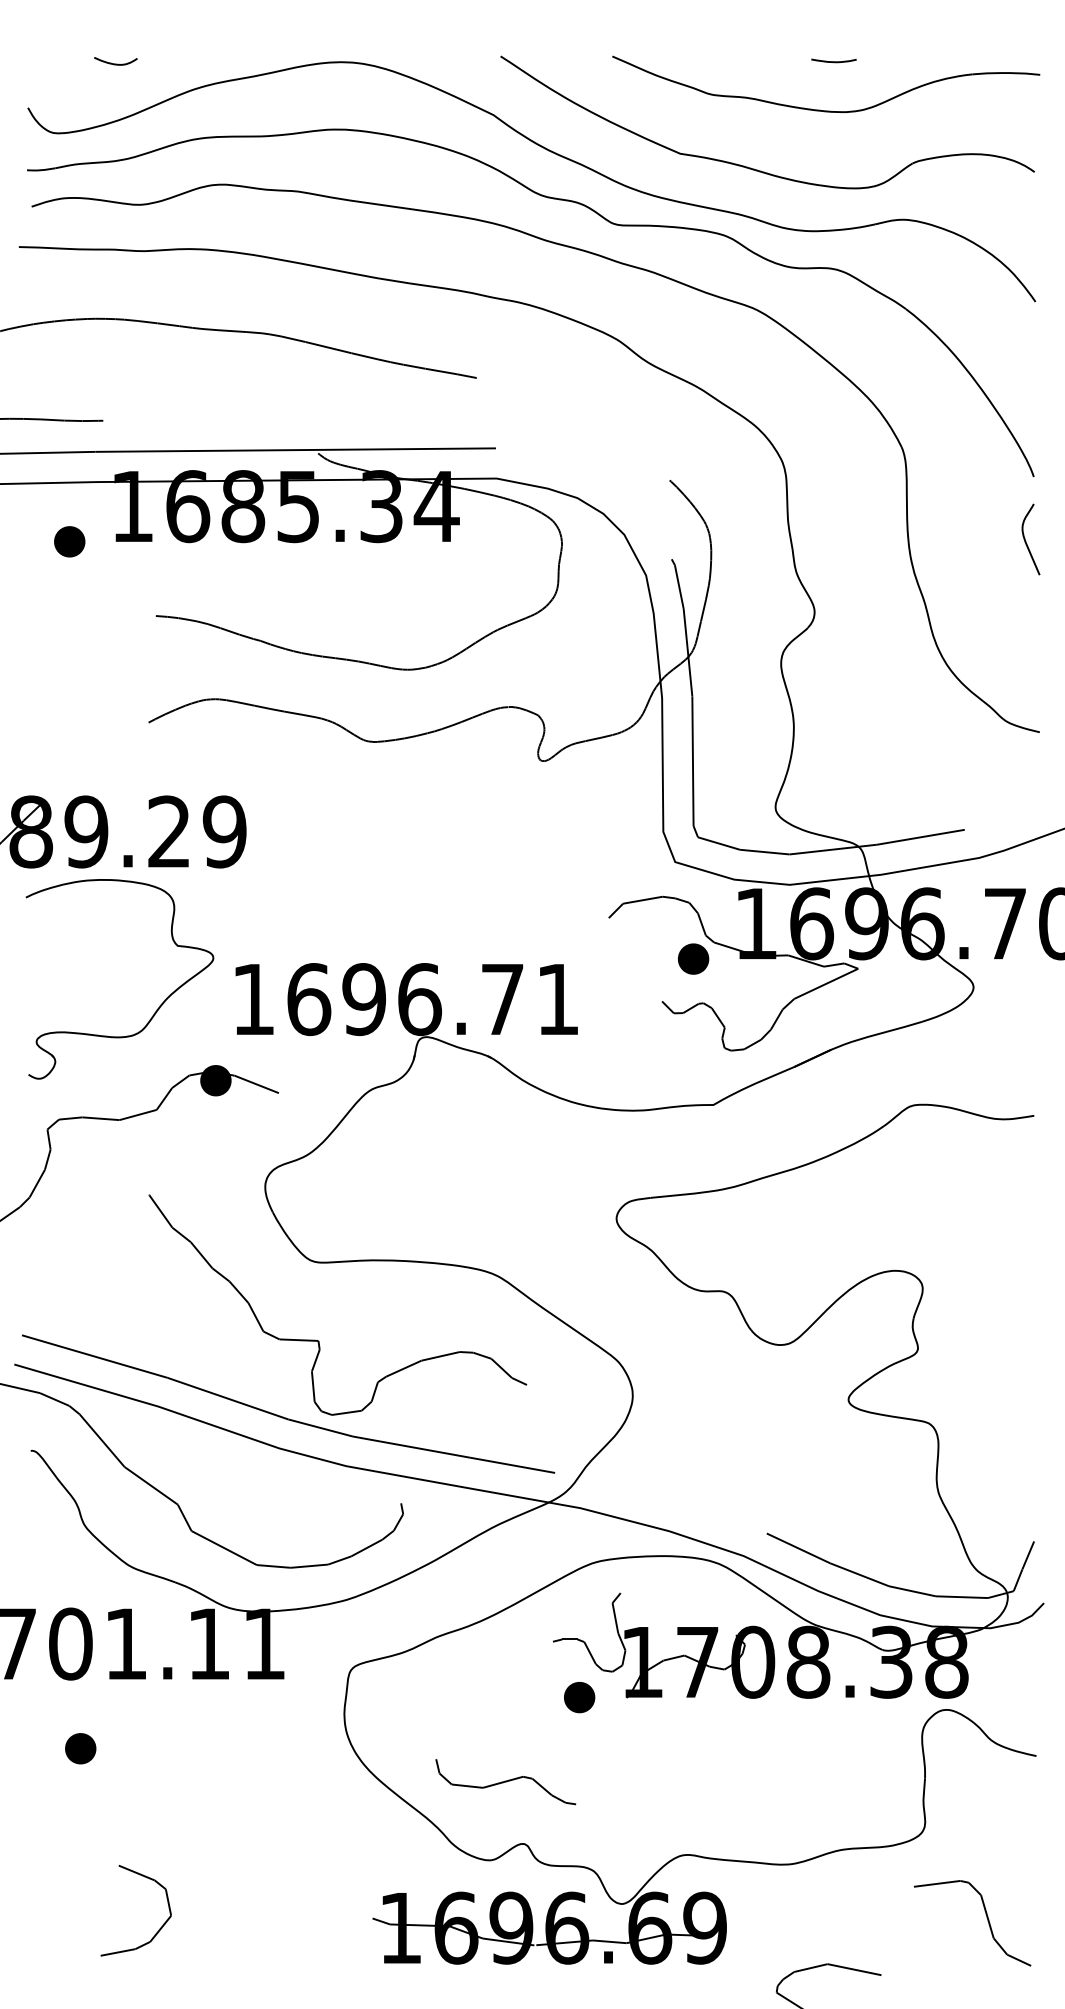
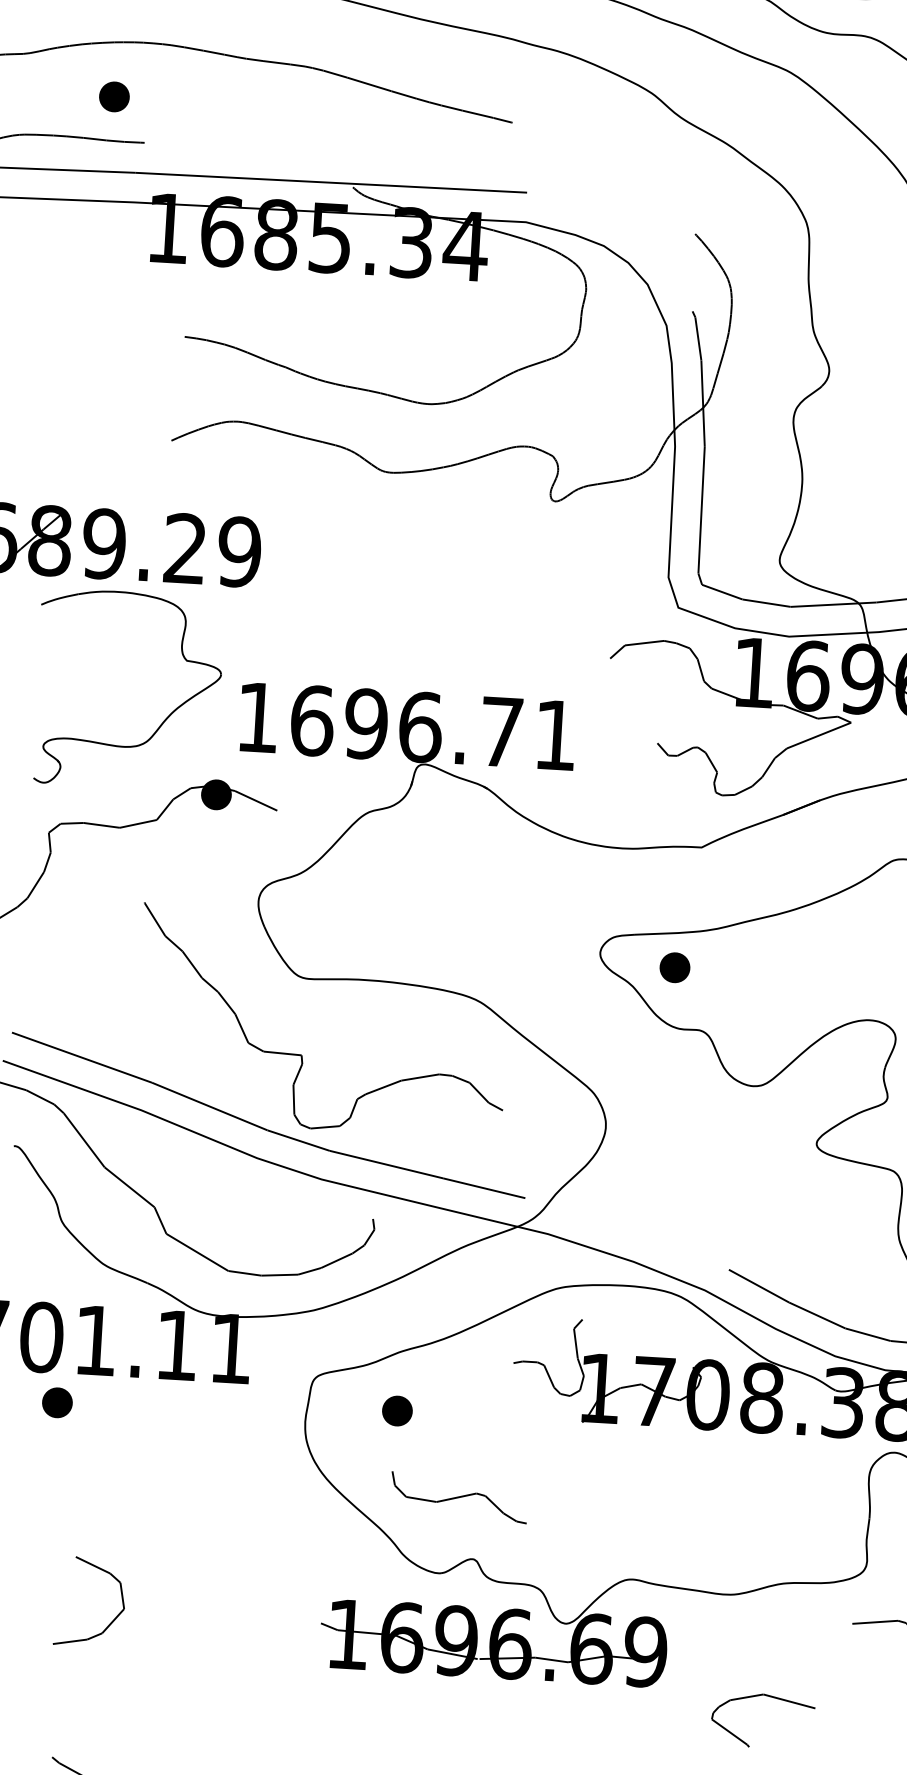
part: (69, 541) -> (114, 96), moved
part: (693, 958) -> (674, 967), moved
part: (579, 1697) -> (397, 1411), moved
part: (80, 1748) -> (57, 1402), moved

